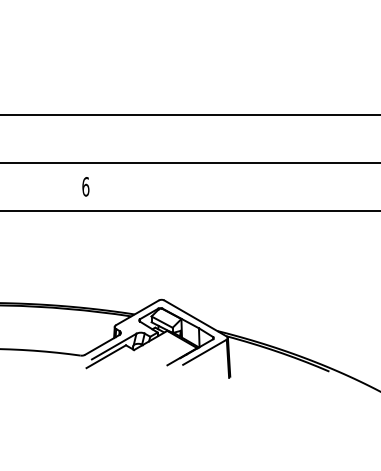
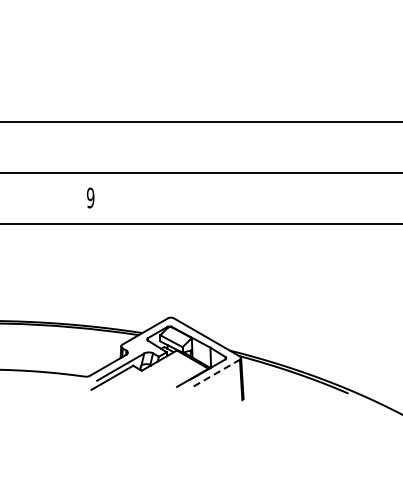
text: (85, 186) -> (90, 197), 6 -> 9
line: (205, 352) -> (217, 373), solid -> dashed

